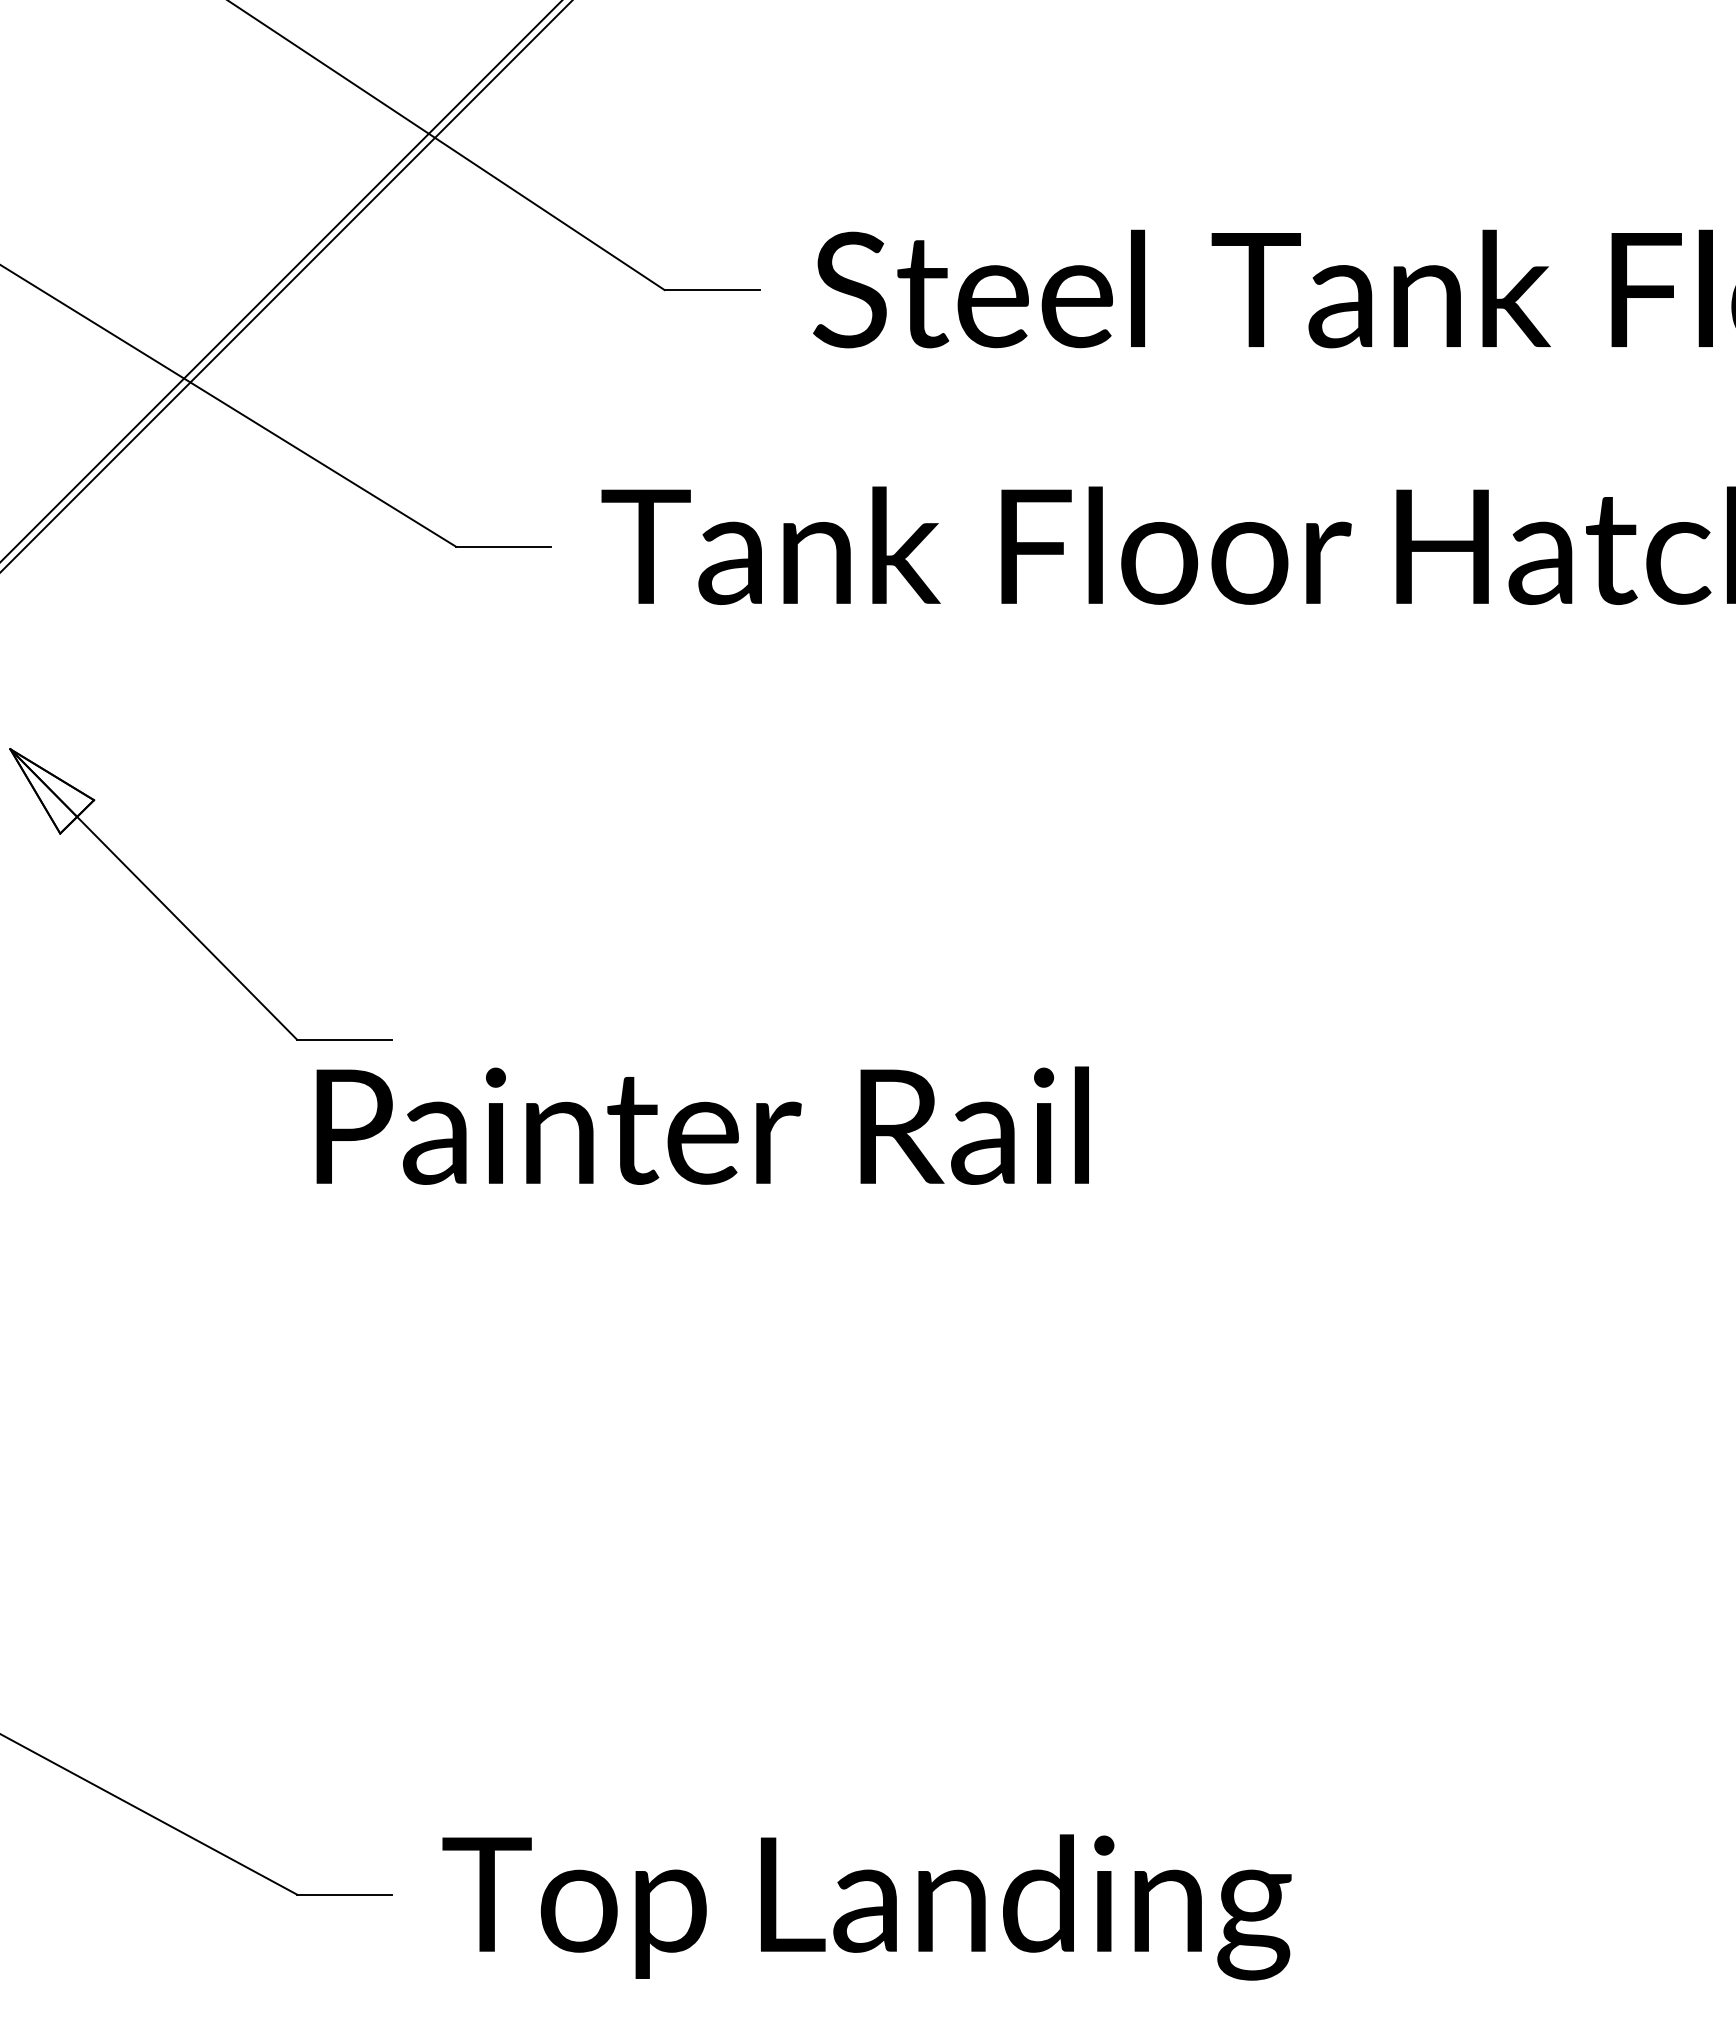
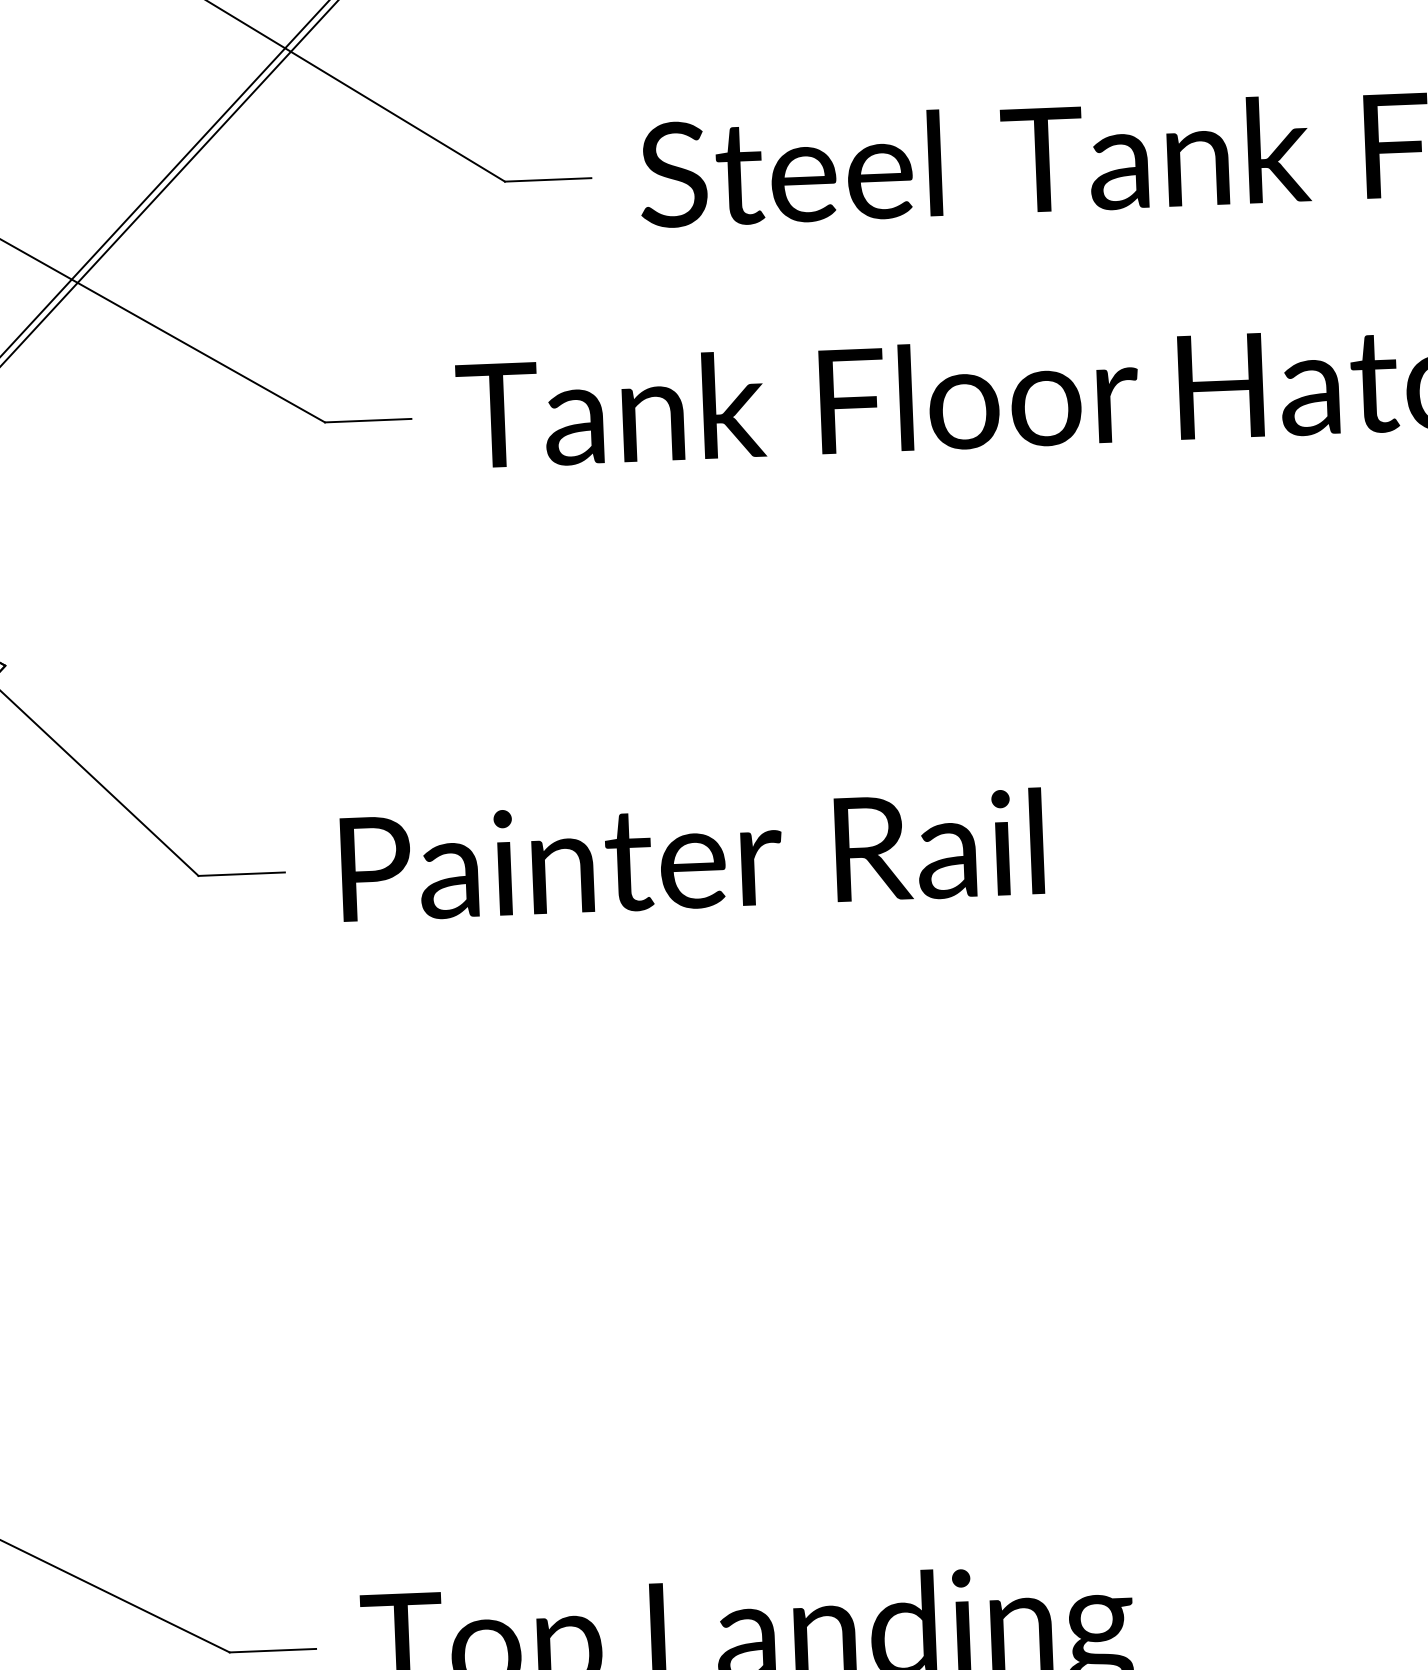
text: (702, 1125) -> (692, 855), moved

